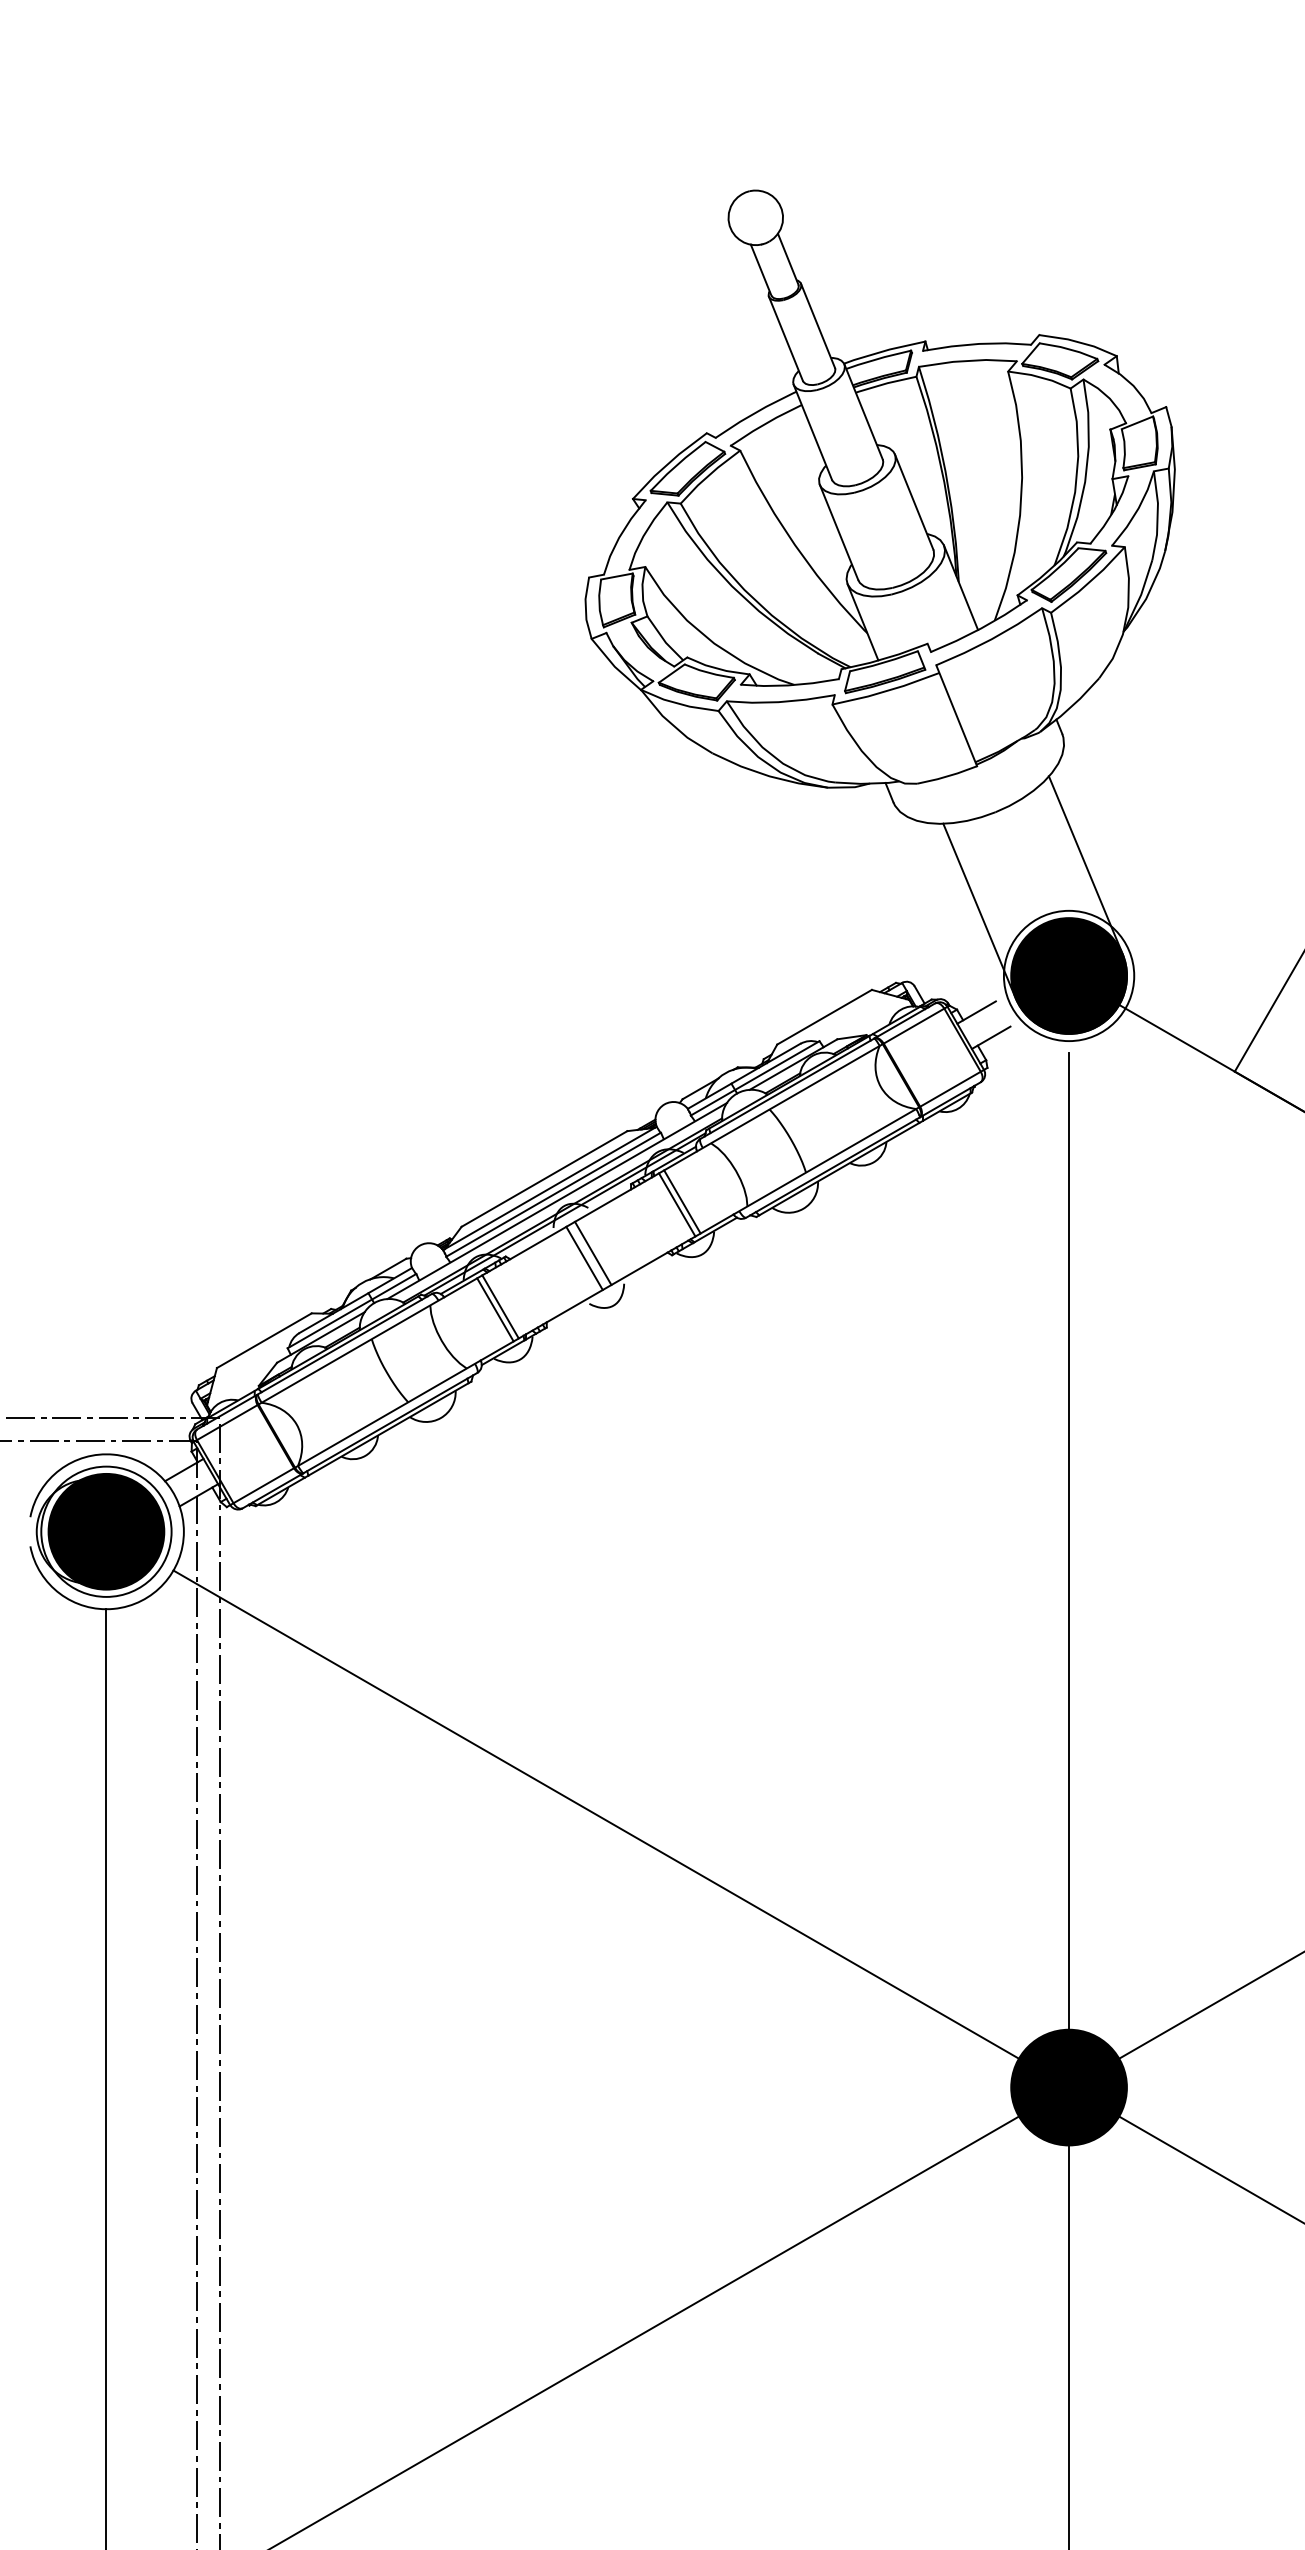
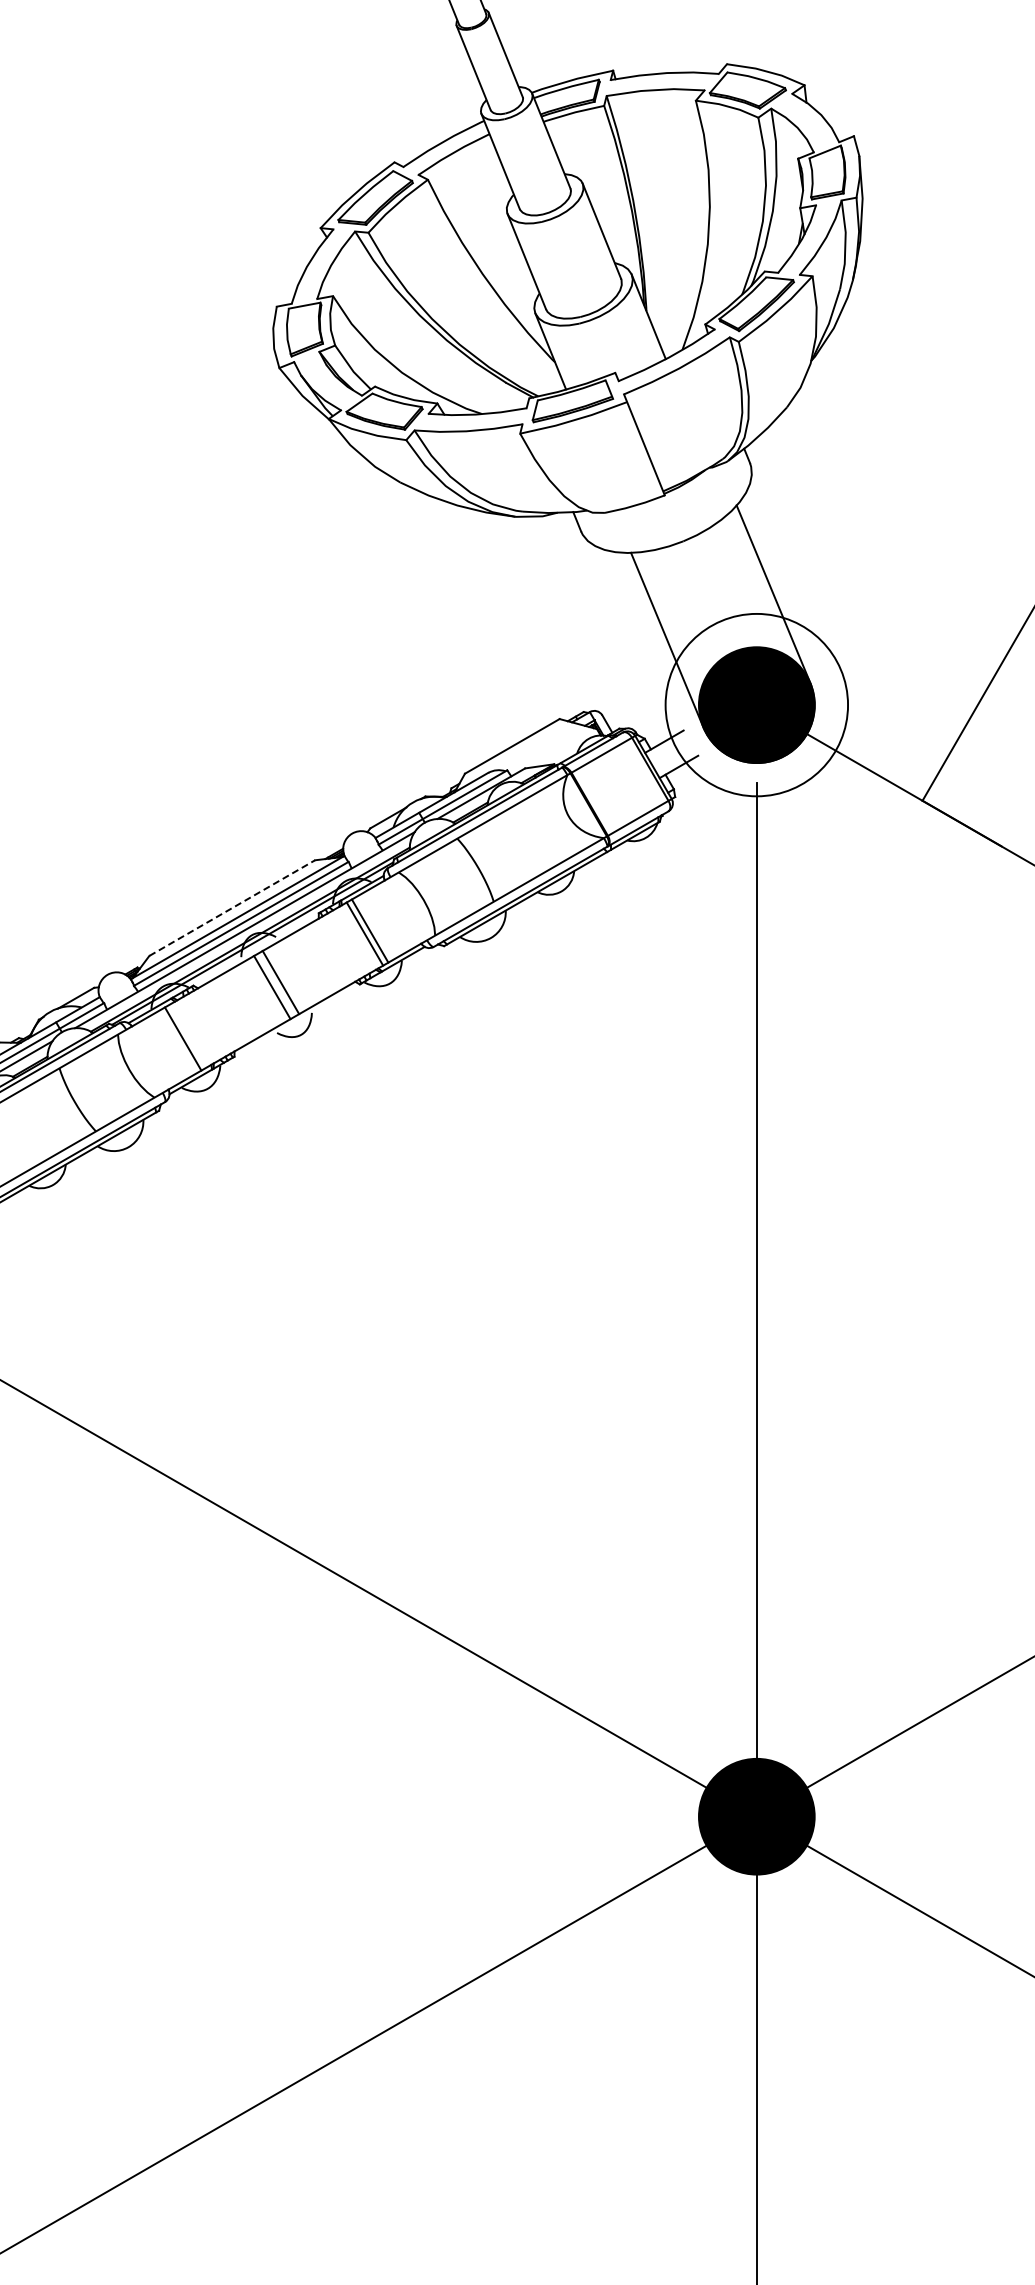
circle: (1068, 975) -> (756, 704), size x1.4
line: (544, 1178) -> (232, 907), solid -> dashed
line: (500, 1306) -> (188, 1035), removed

